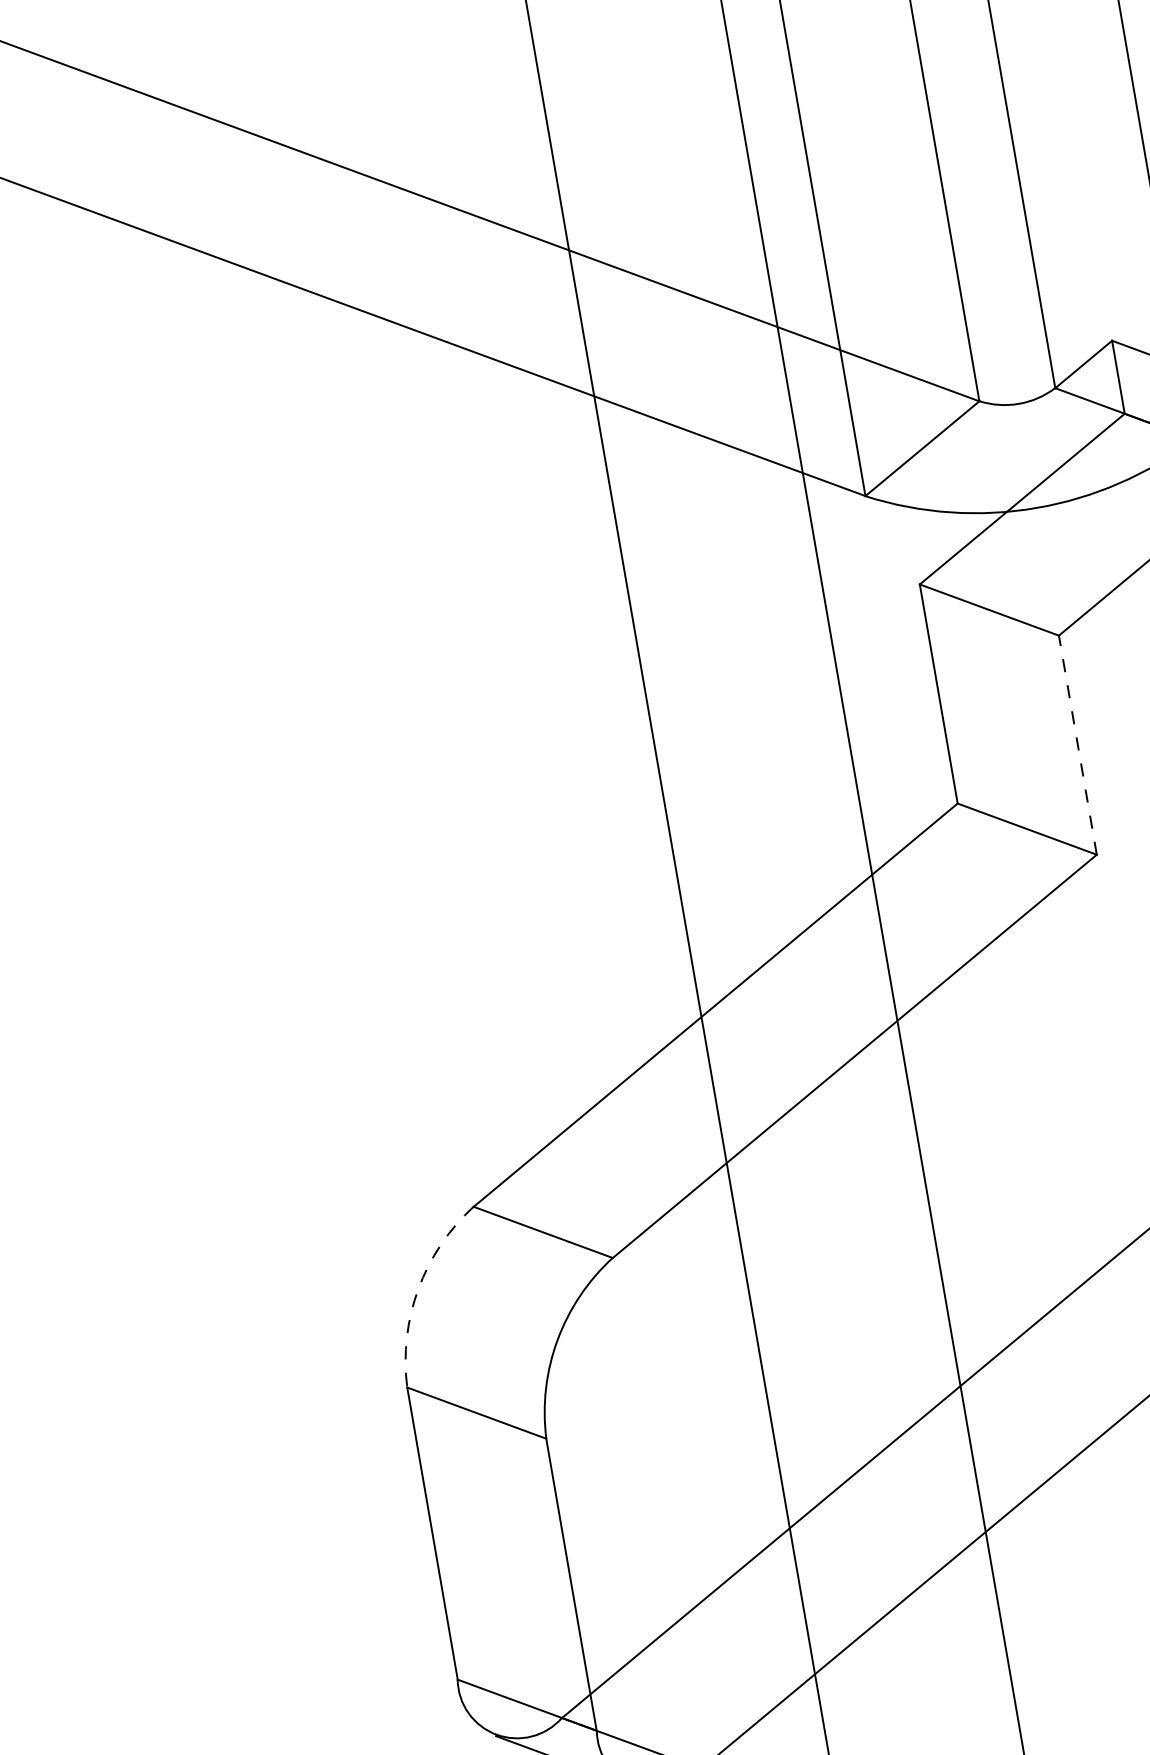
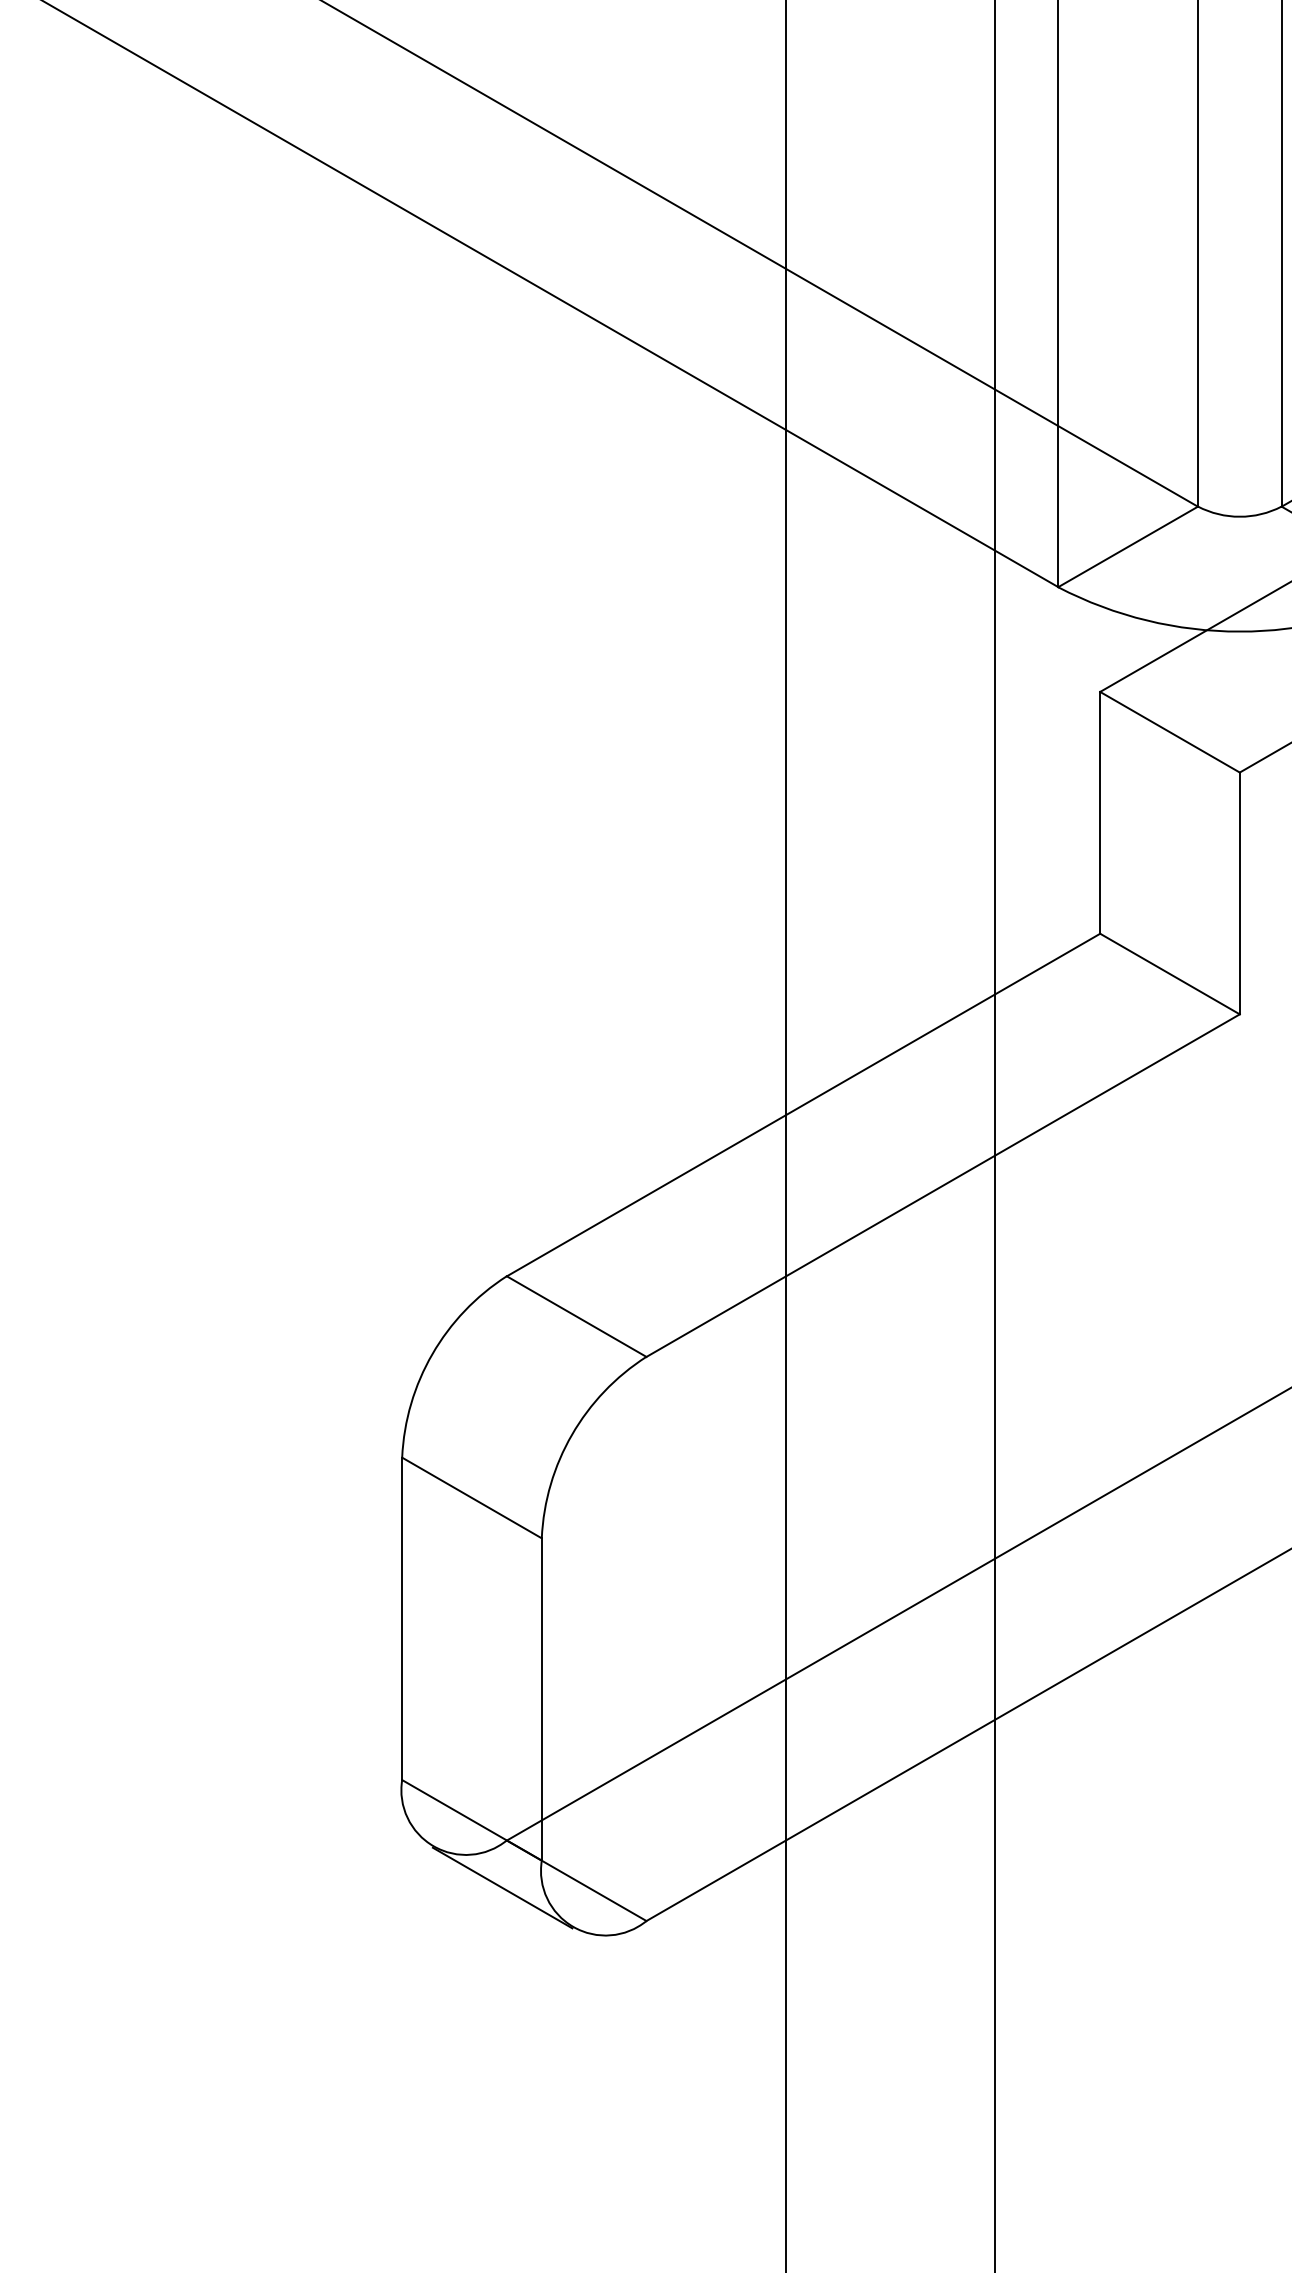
line: (1077, 745) -> (1239, 893), dashed -> solid
arc: (418, 1289) -> (432, 1354), dashed -> solid

